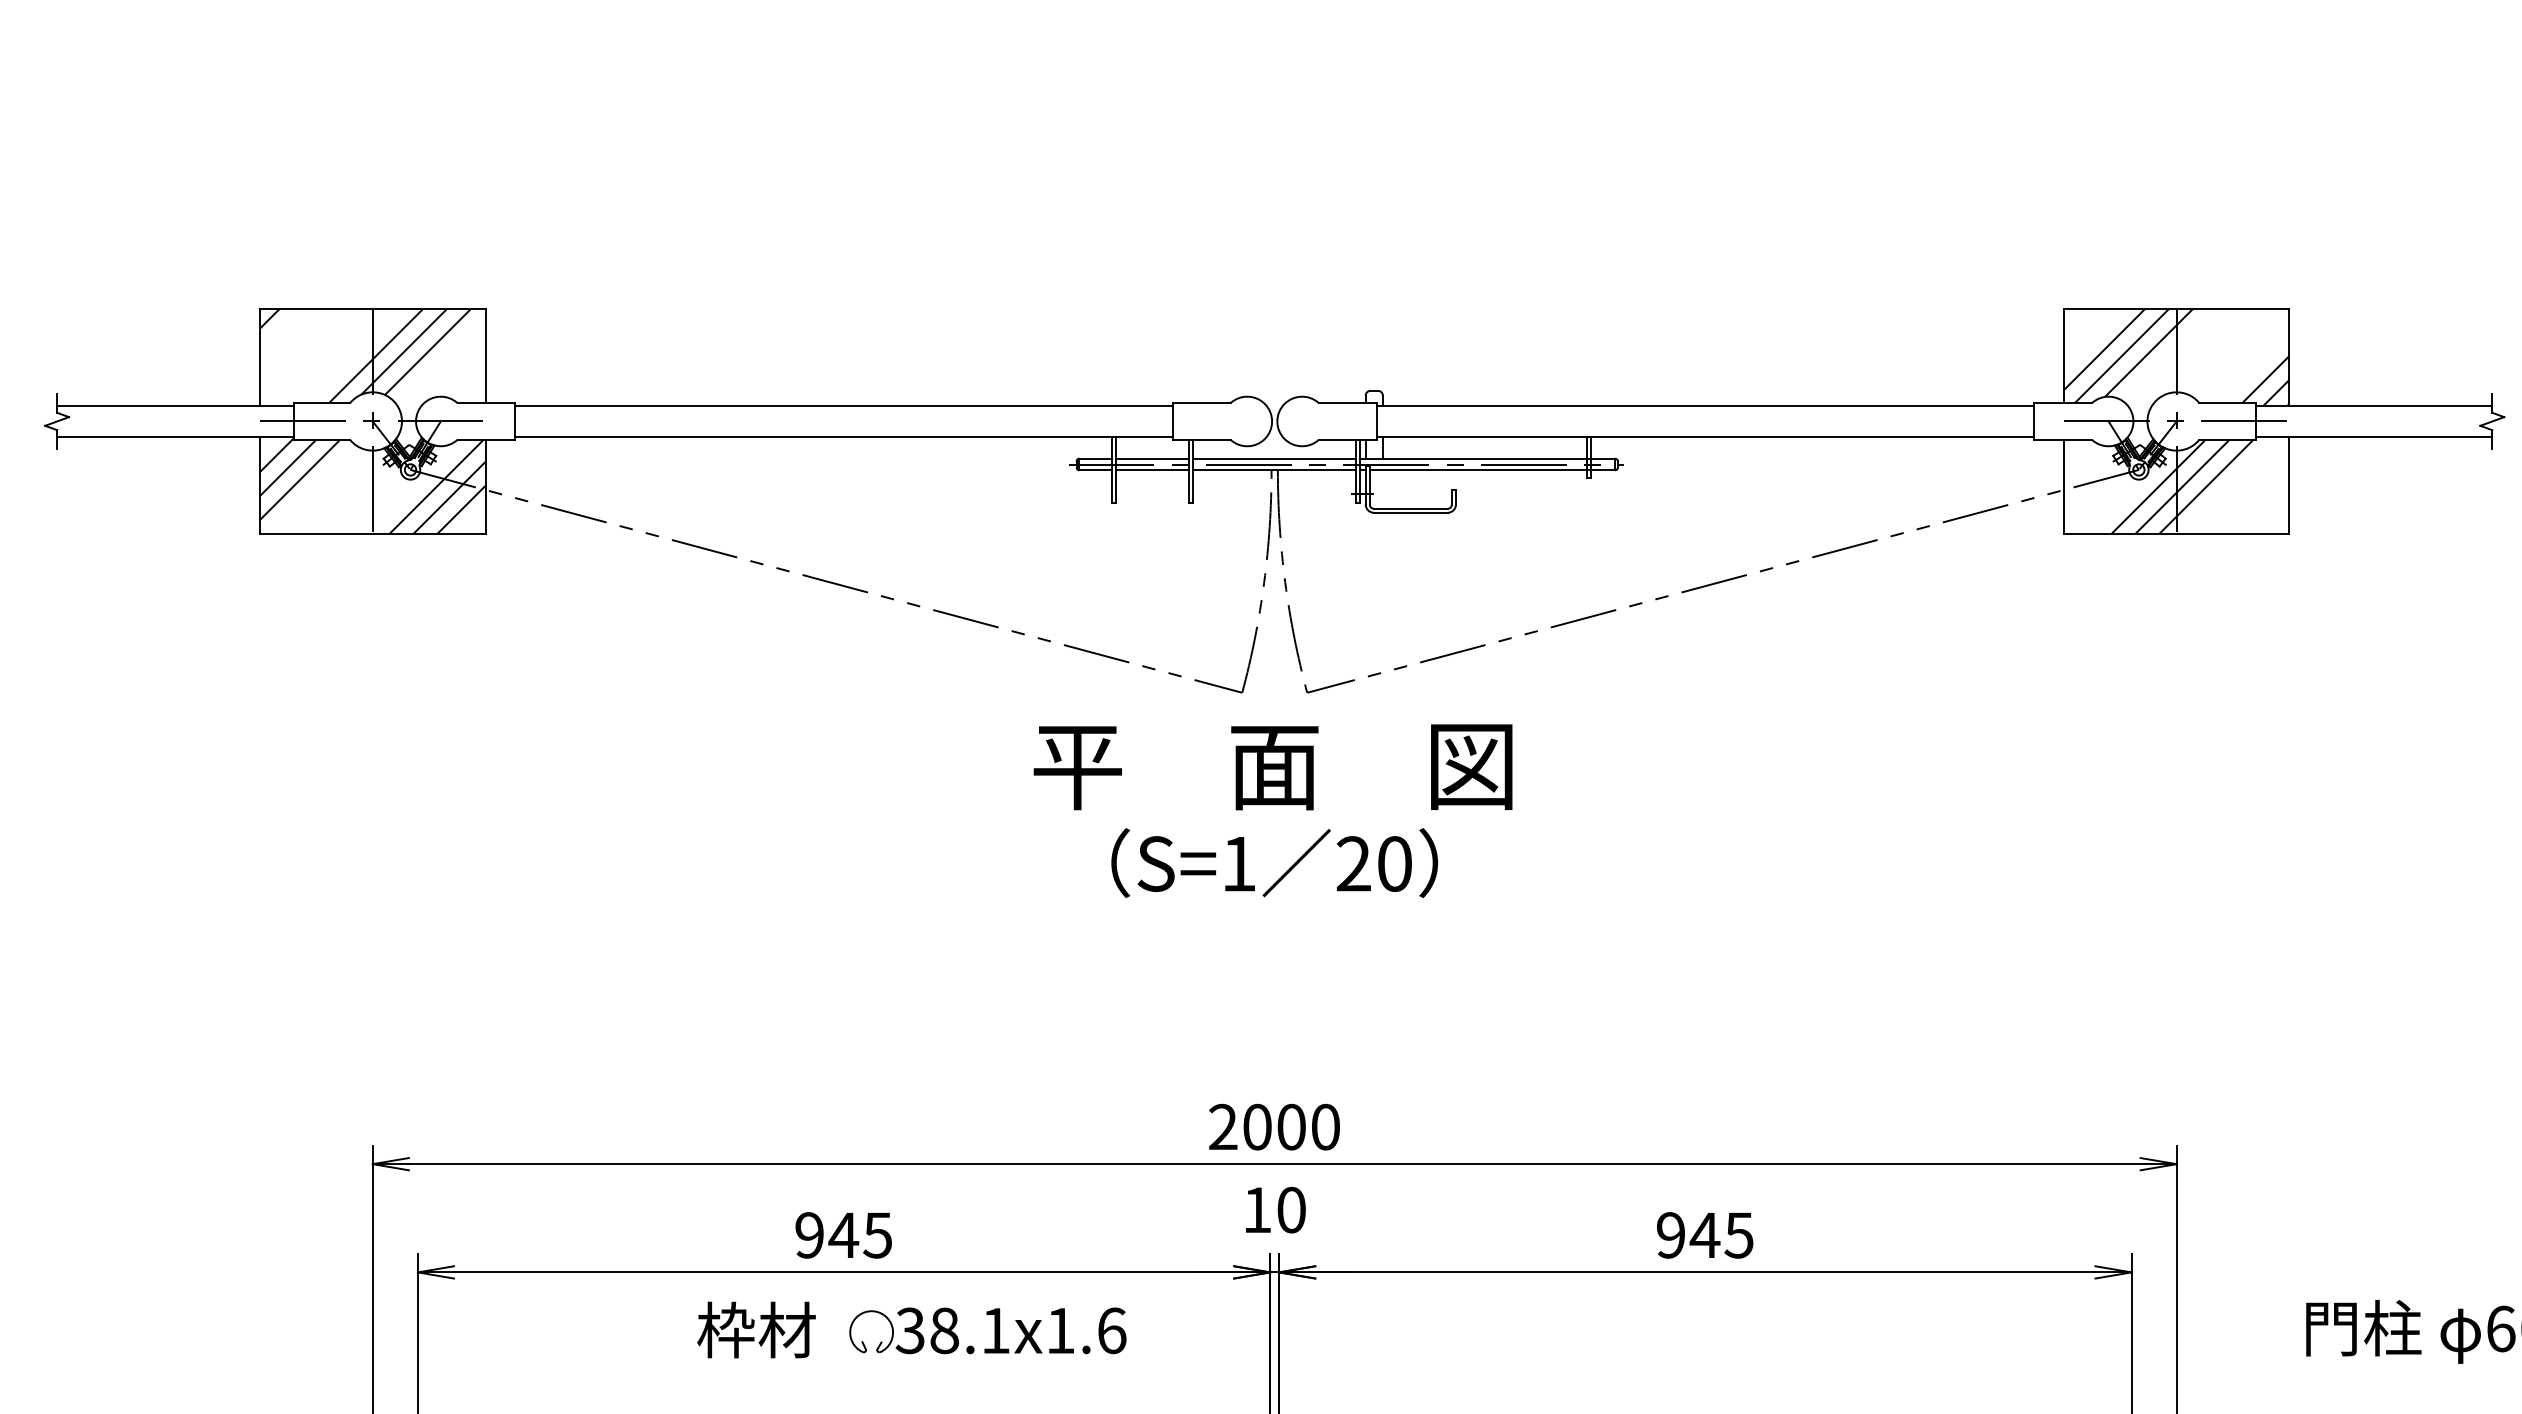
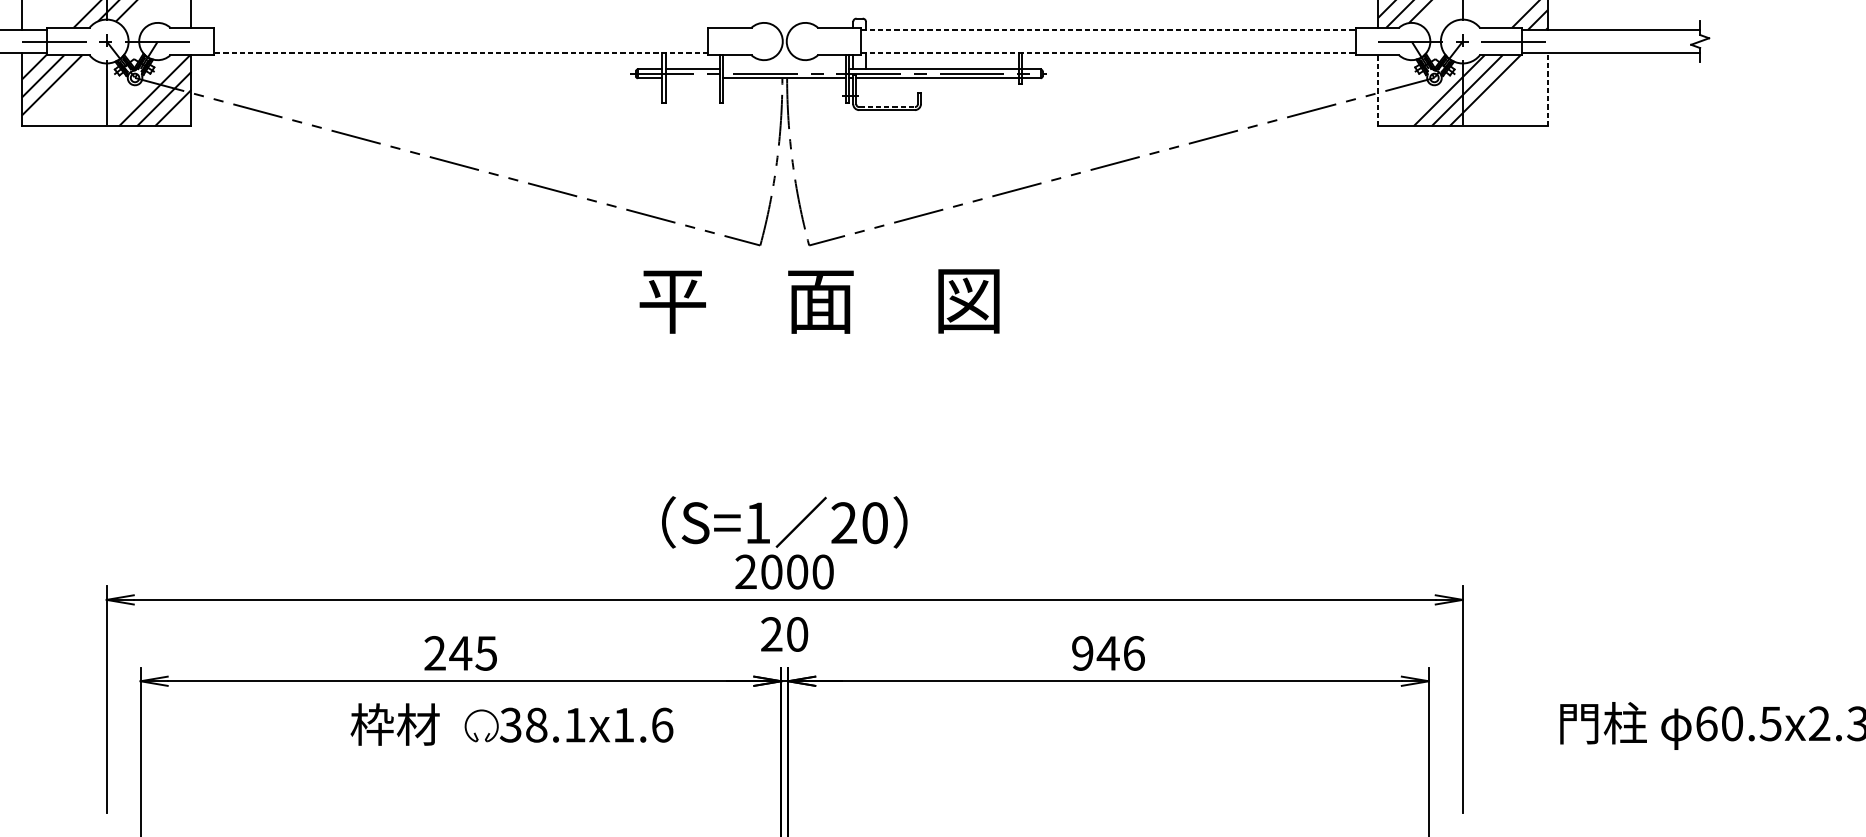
line: (843, 405) -> (460, 29), removed
line: (1705, 405) -> (1108, 29), solid -> dashed
line: (844, 437) -> (461, 53), solid -> dashed
line: (1705, 437) -> (1108, 53), solid -> dashed
line: (1274, 458) -> (784, 69), removed
line: (1152, 470) -> (692, 78), removed
line: (2289, 485) -> (1547, 89), solid -> dashed
line: (2063, 487) -> (1377, 91), solid -> dashed
line: (1410, 508) -> (886, 106), solid -> dashed
text: (1272, 767) -> (819, 301), moved
text: (1274, 862) -> (784, 521), moved
text: (1257, 1209) -> (771, 633), 10 -> 20
text: (809, 1235) -> (435, 653), 945 -> 245
text: (1738, 1235) -> (1133, 653), 945 -> 946

